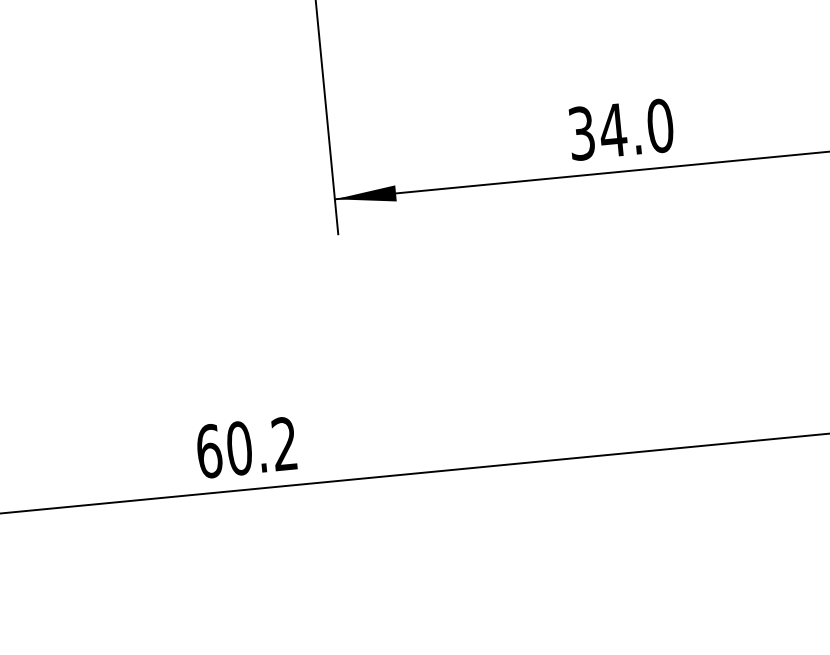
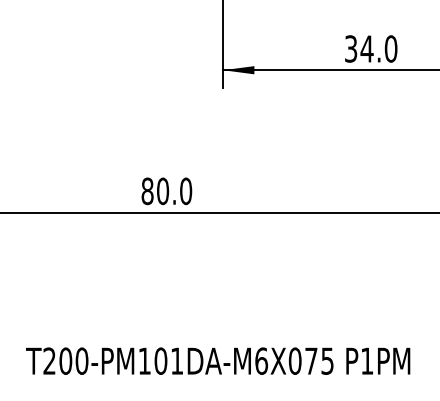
text: (246, 448) -> (166, 191), 60.2 -> 80.0

